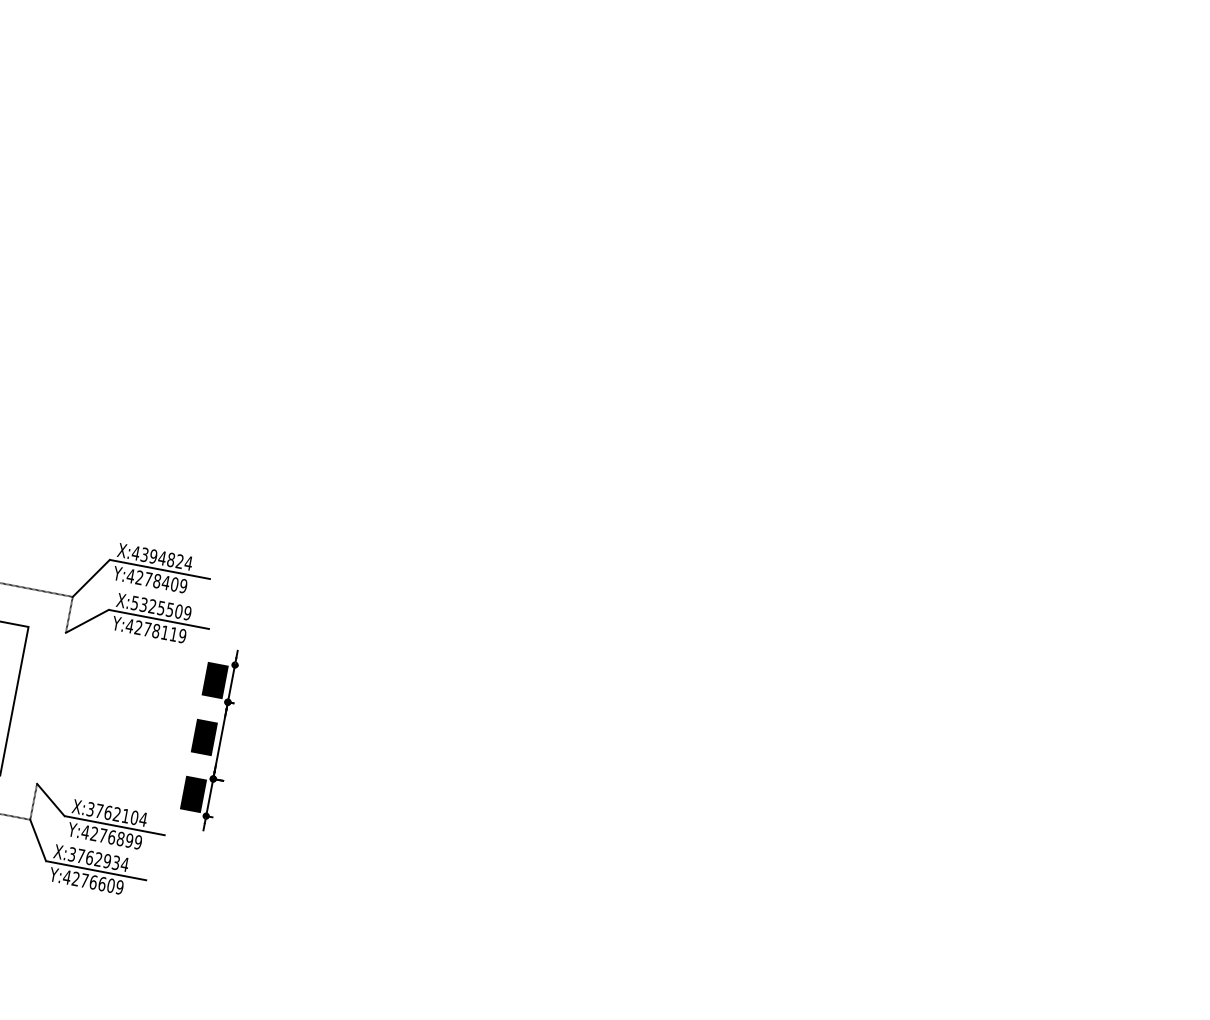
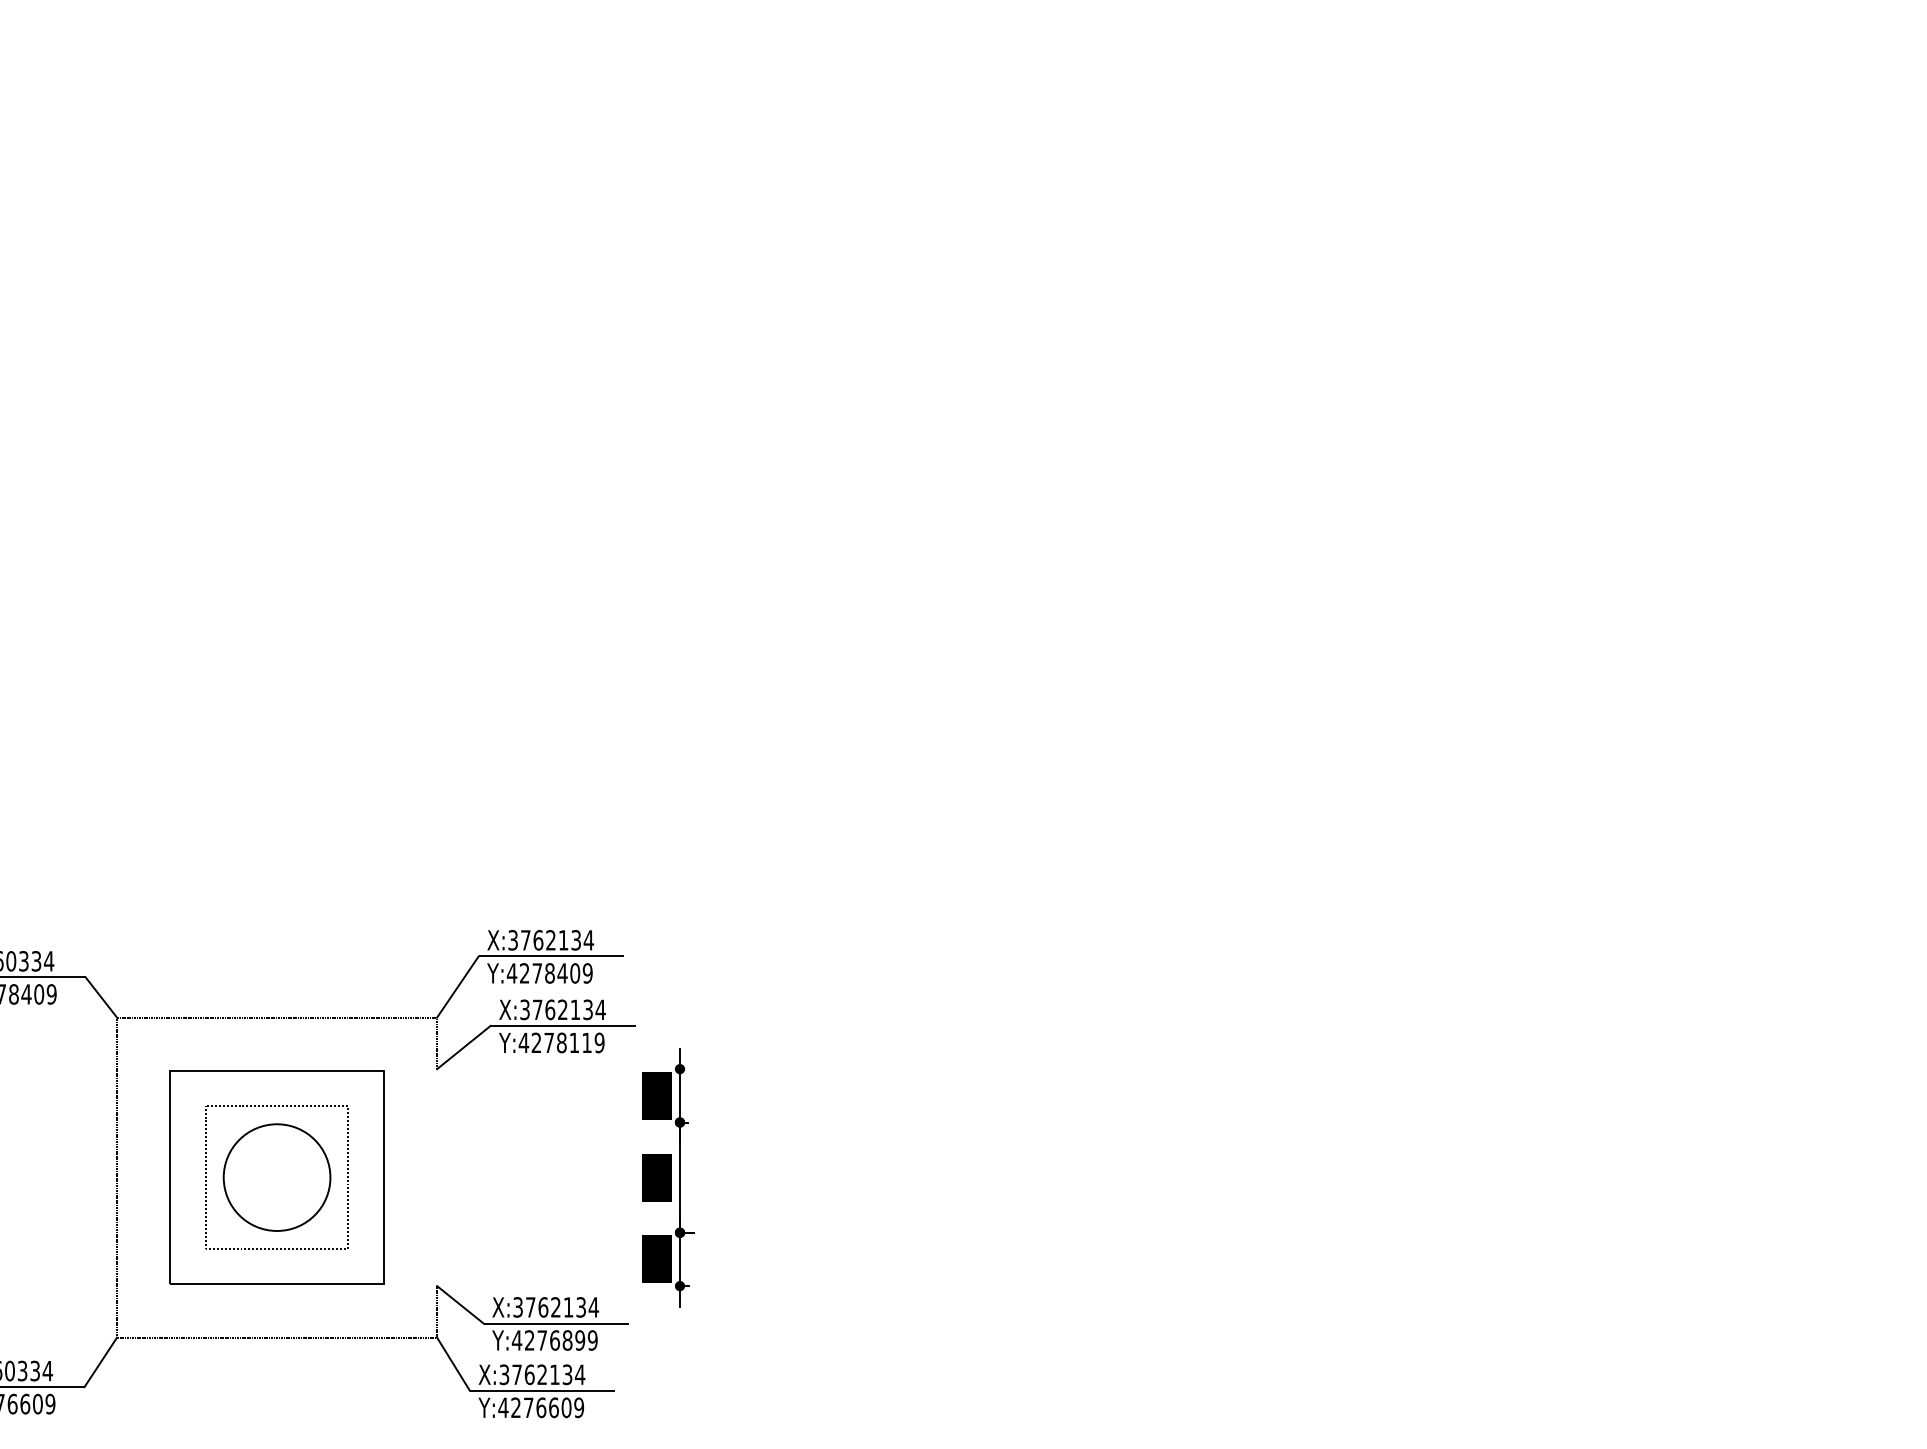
text: (157, 557) -> (543, 940), X:4394824 -> X:3762134
text: (161, 607) -> (562, 1009), X:5325509 -> X:3762134
text: (134, 817) -> (581, 1307), X:3762104 -> X:3762134
text: (107, 860) -> (554, 1374), X:3762934 -> X:3762134

